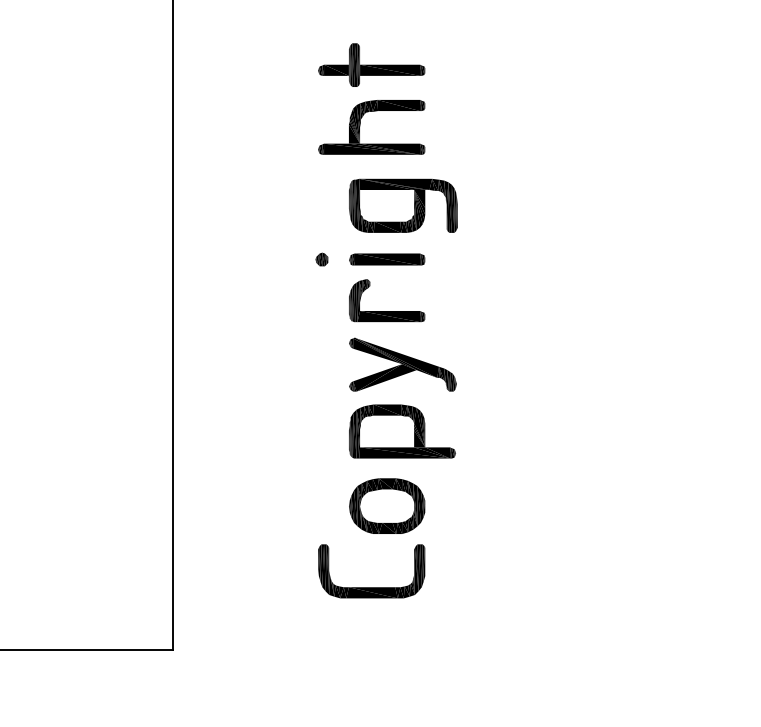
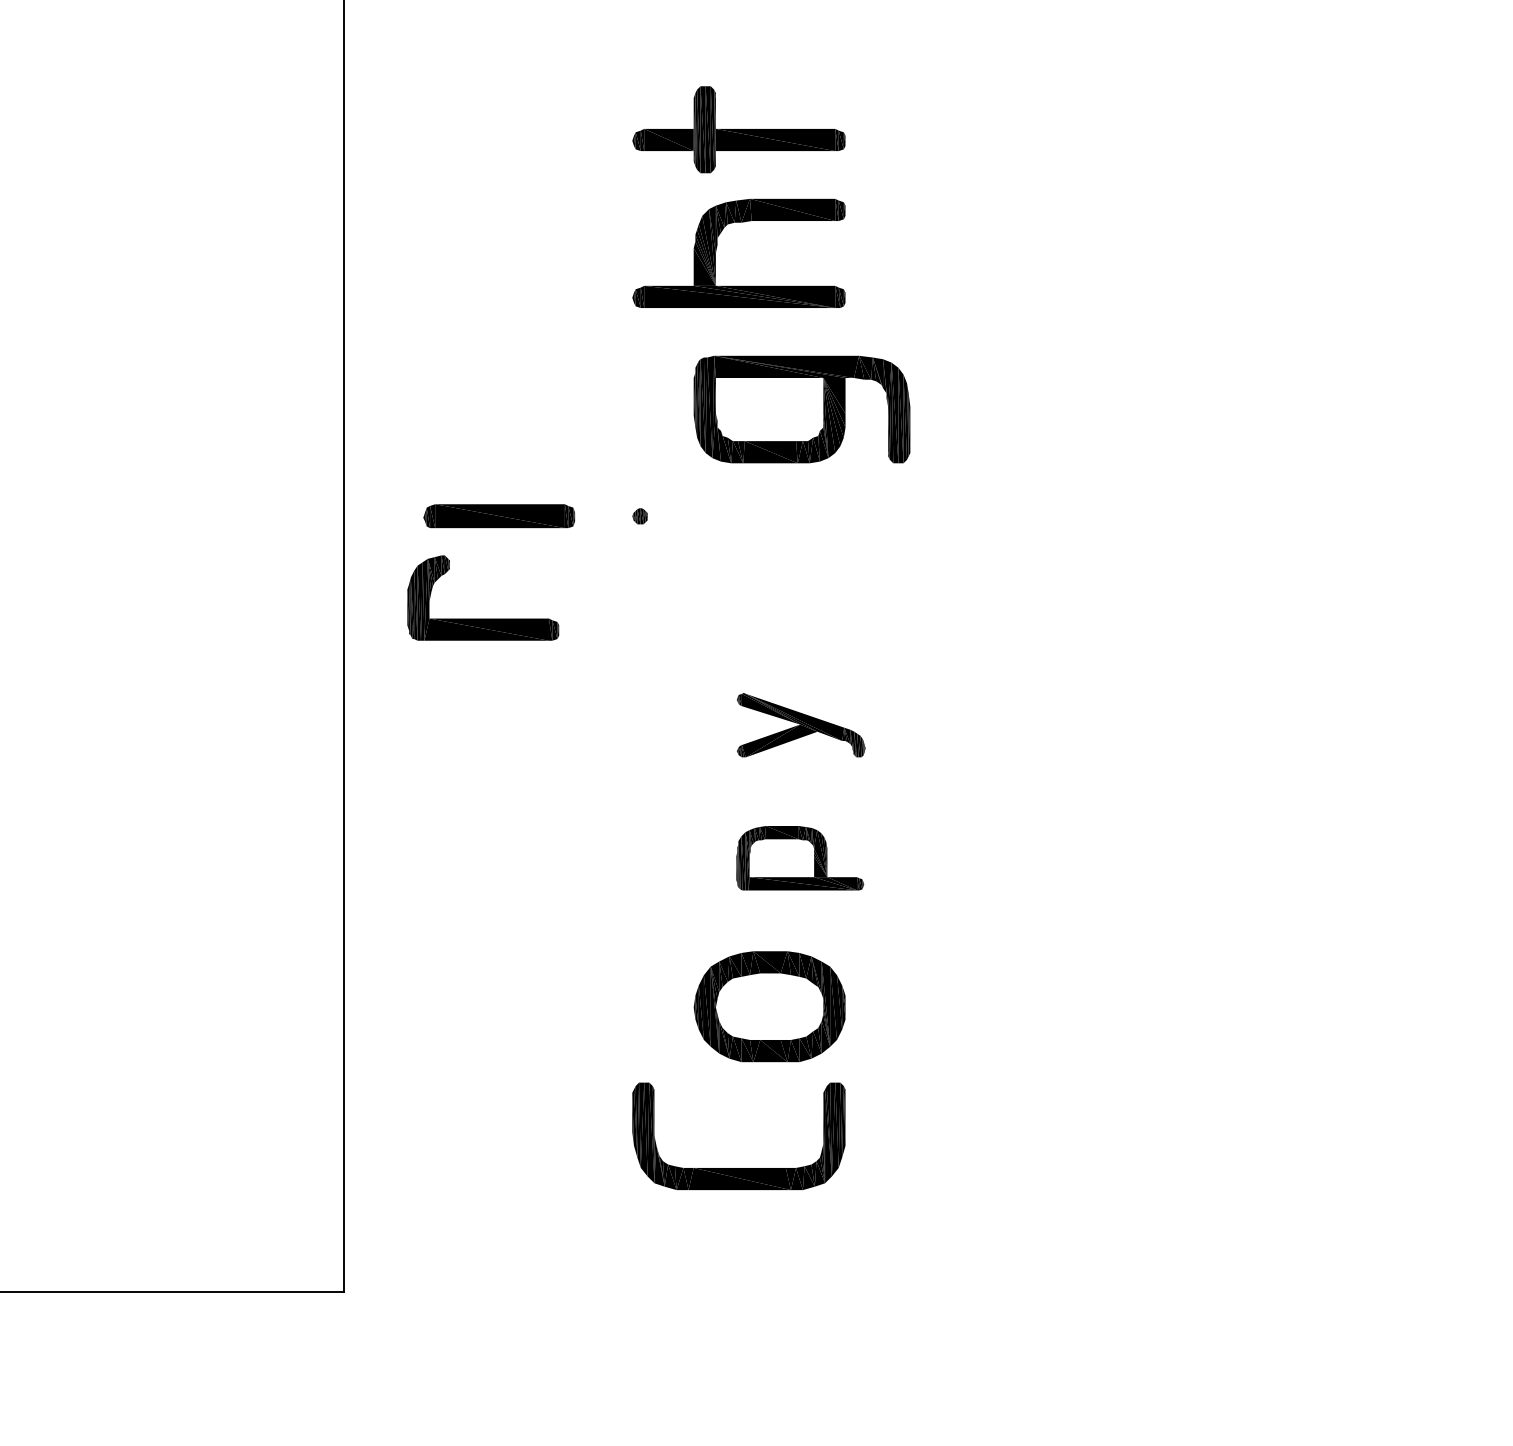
part: (321, 259) -> (639, 516), size x0.6
part: (387, 259) -> (499, 516), moved
part: (387, 311) -> (484, 619), moved
part: (402, 364) -> (800, 724), size x0.6
part: (402, 431) -> (800, 858), size x0.6

